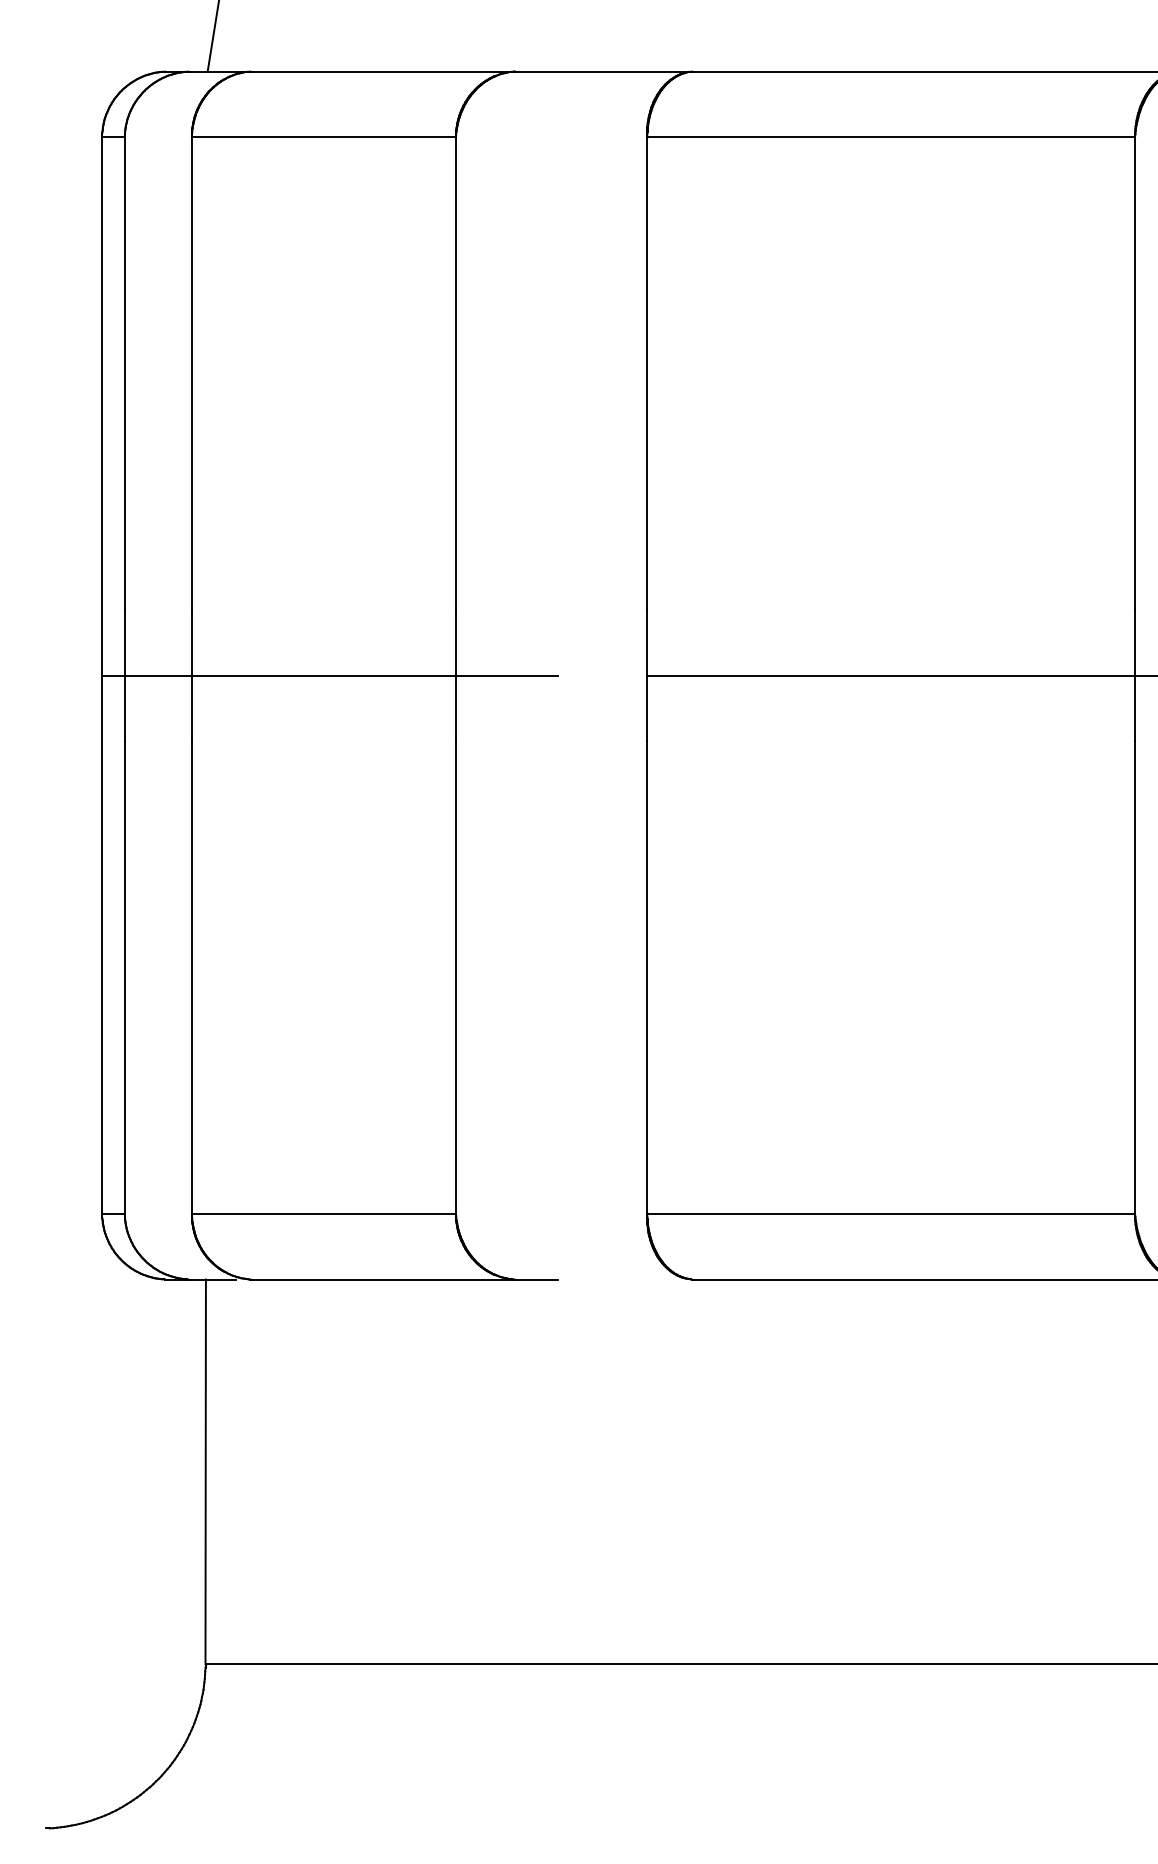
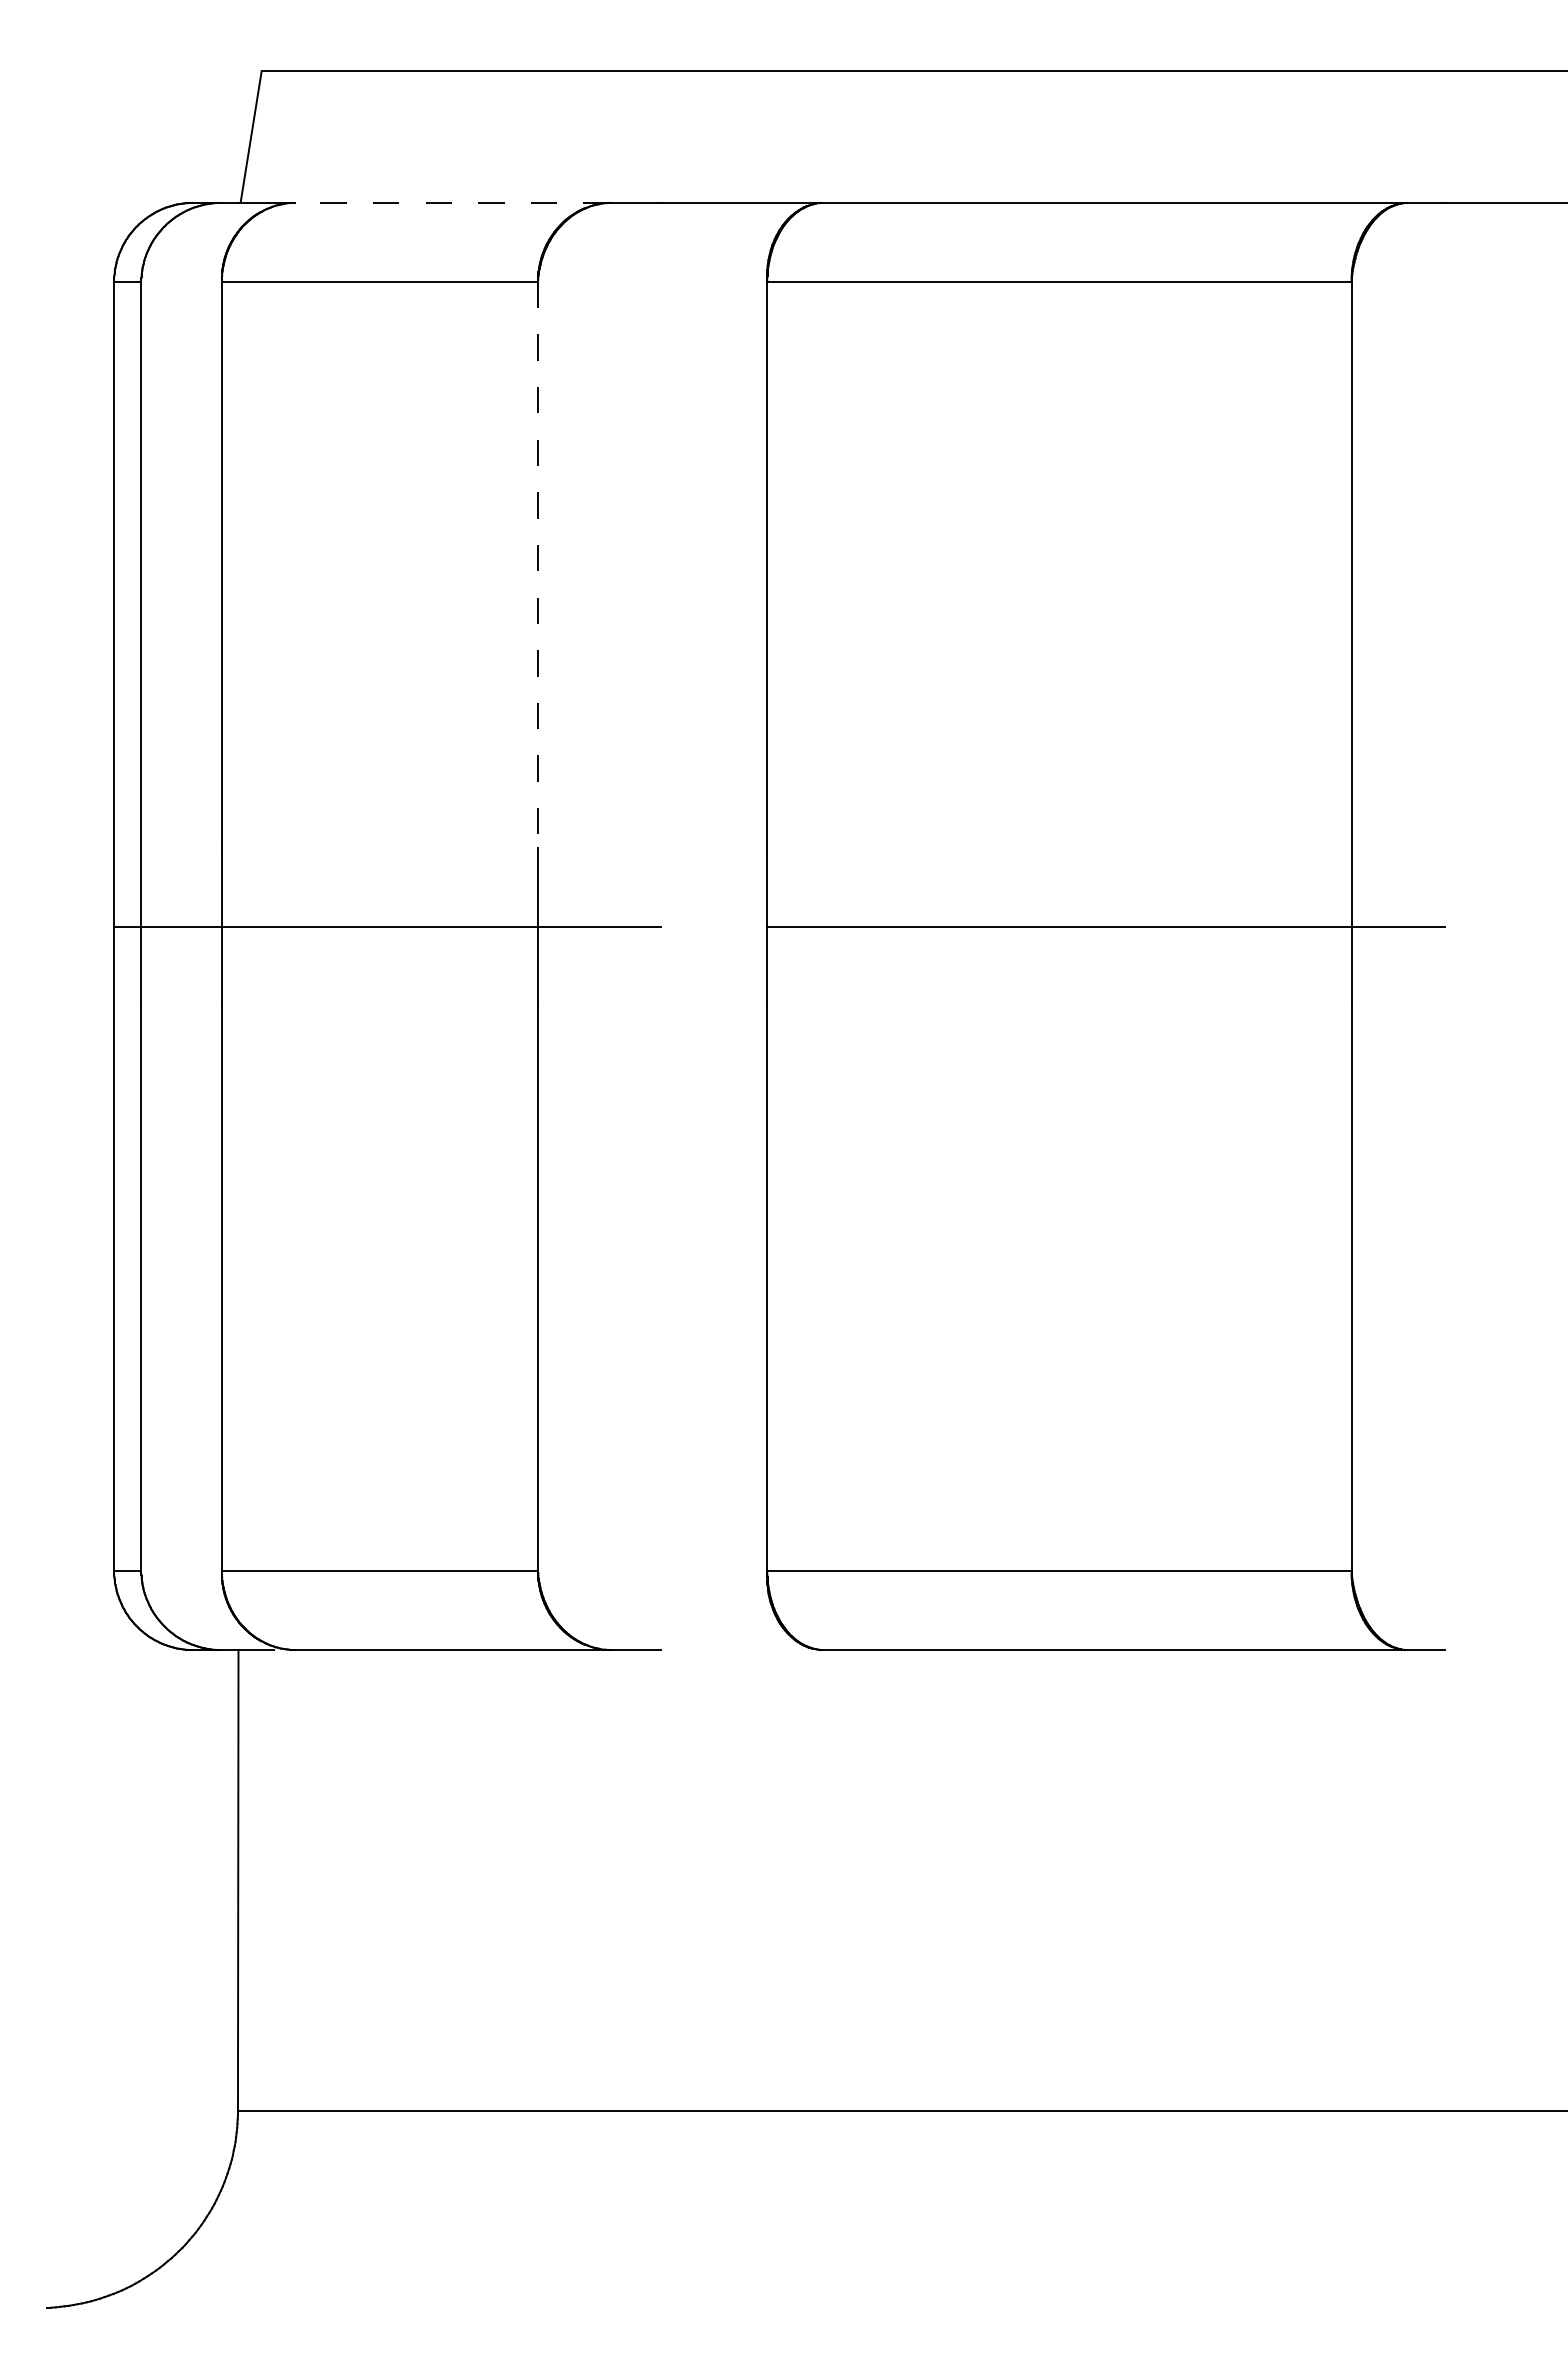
line: (384, 71) -> (452, 202), solid -> dashed
line: (455, 373) -> (537, 564), solid -> dashed

